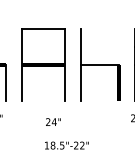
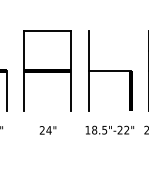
text: (52, 122) -> (47, 130), moved
text: (66, 144) -> (109, 129), moved

